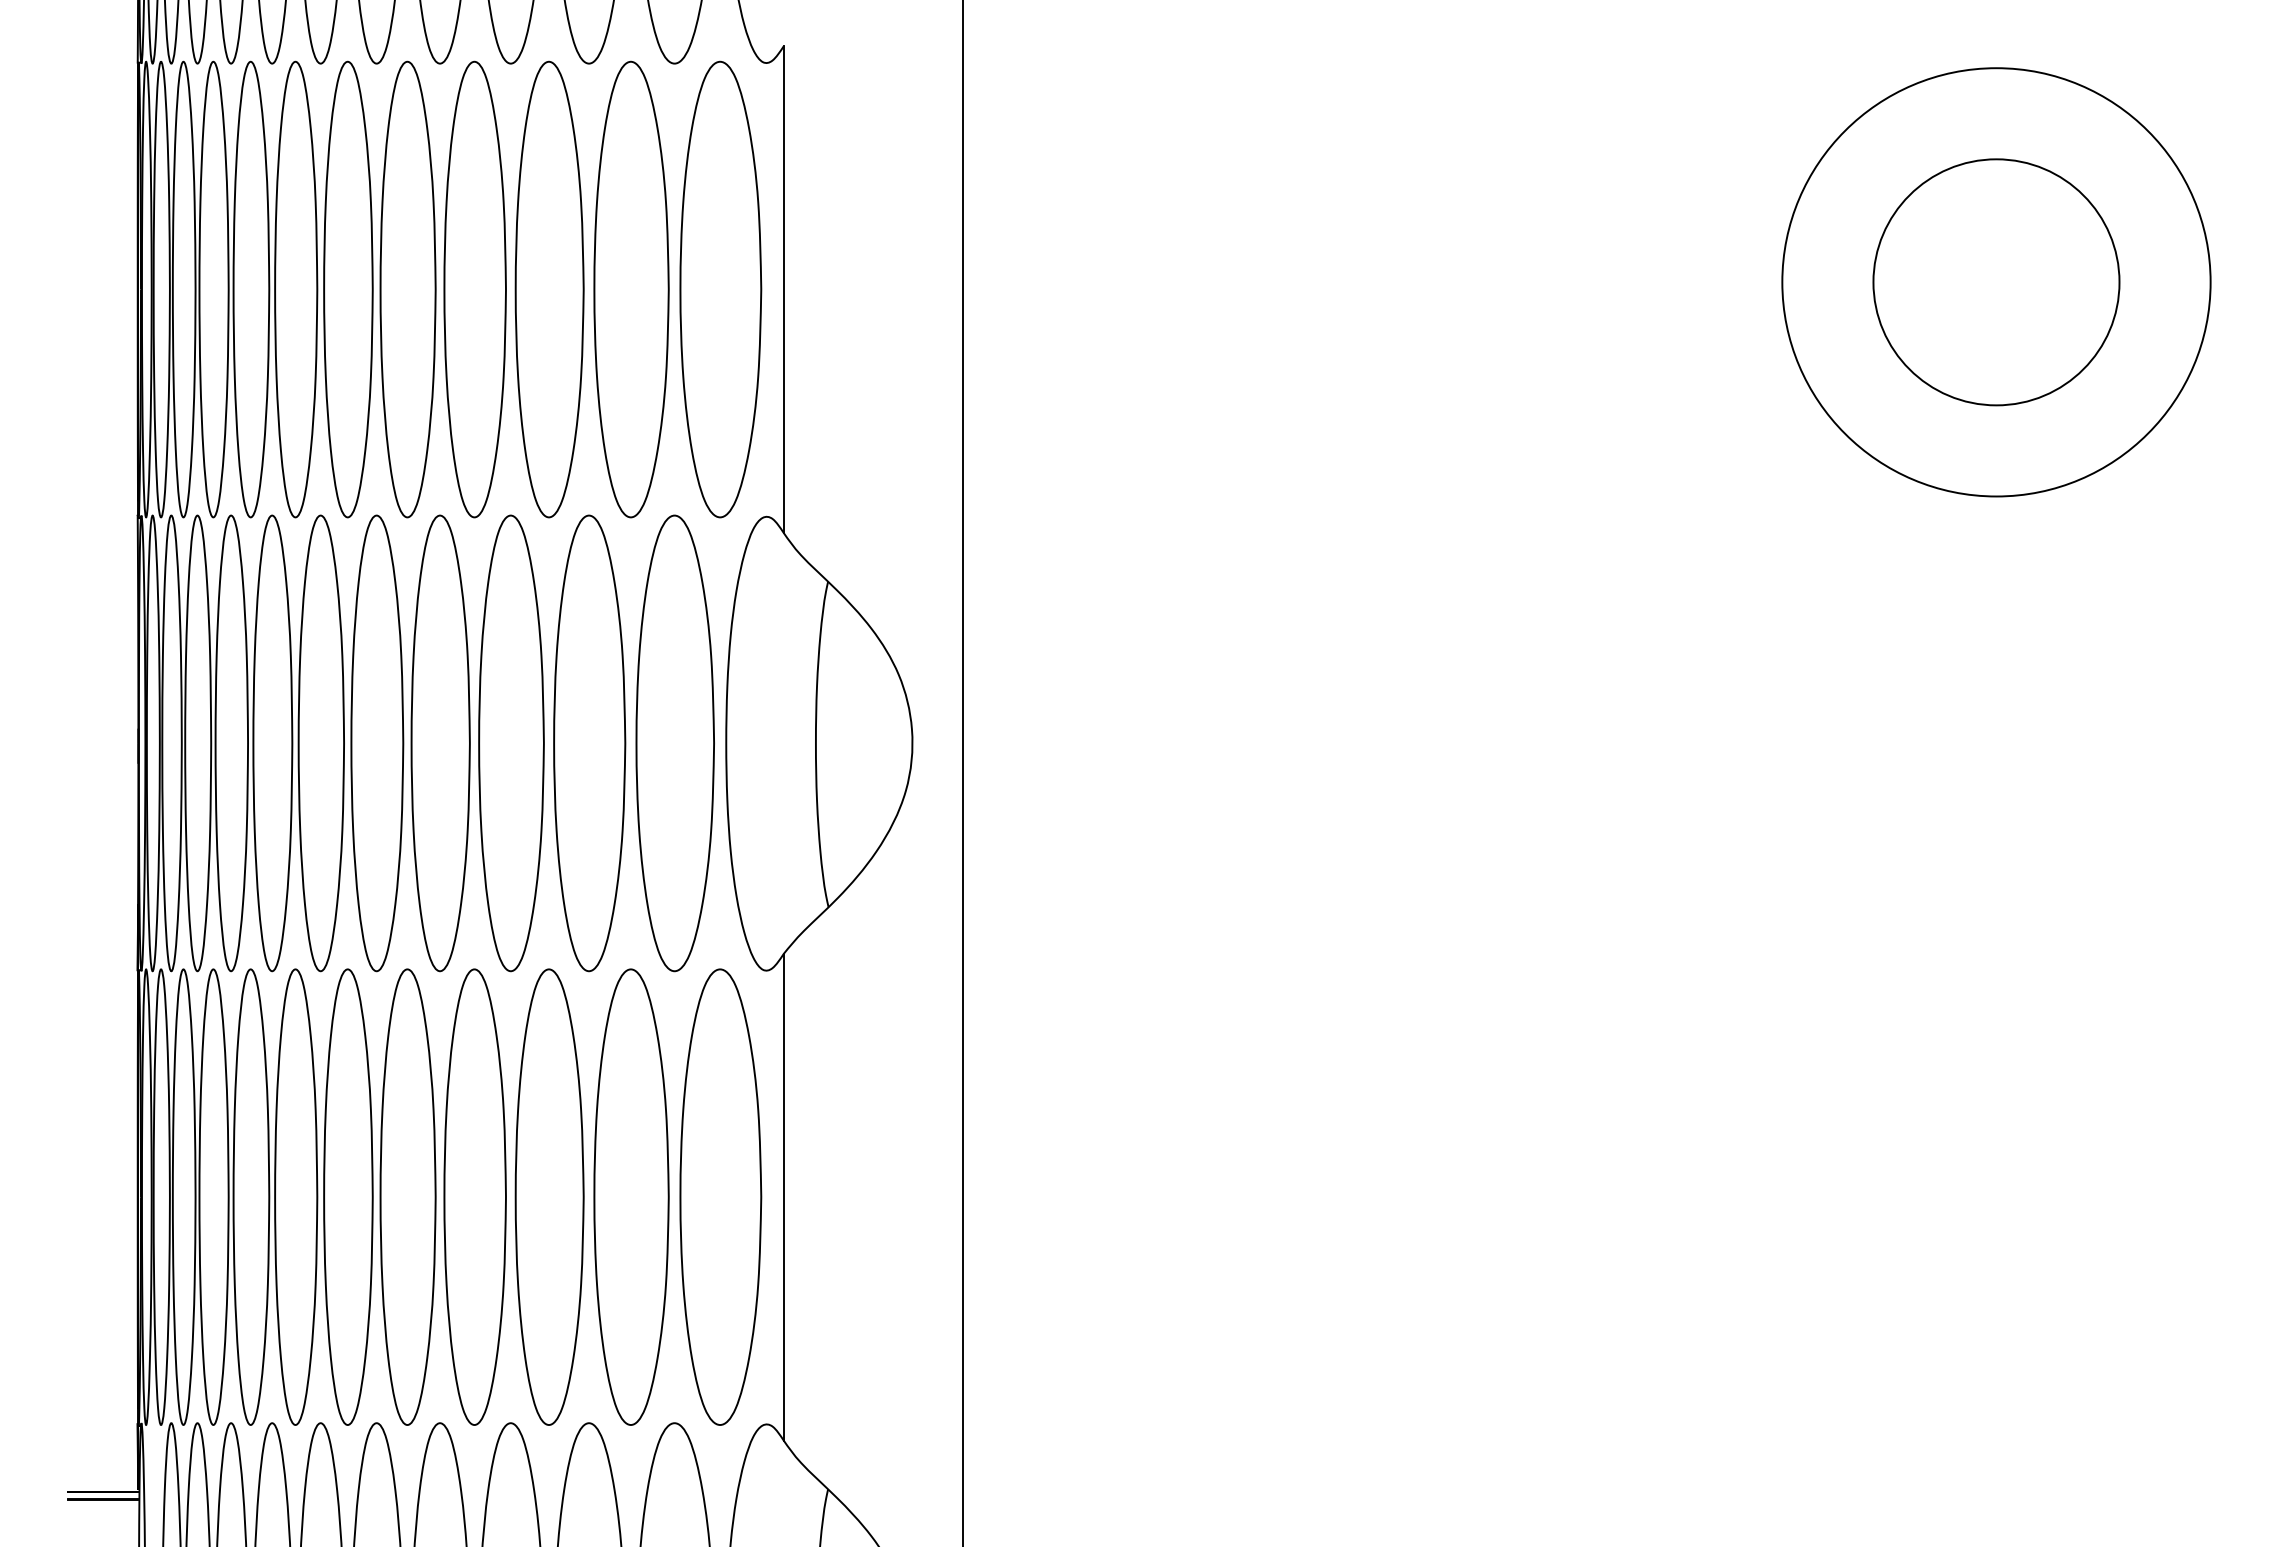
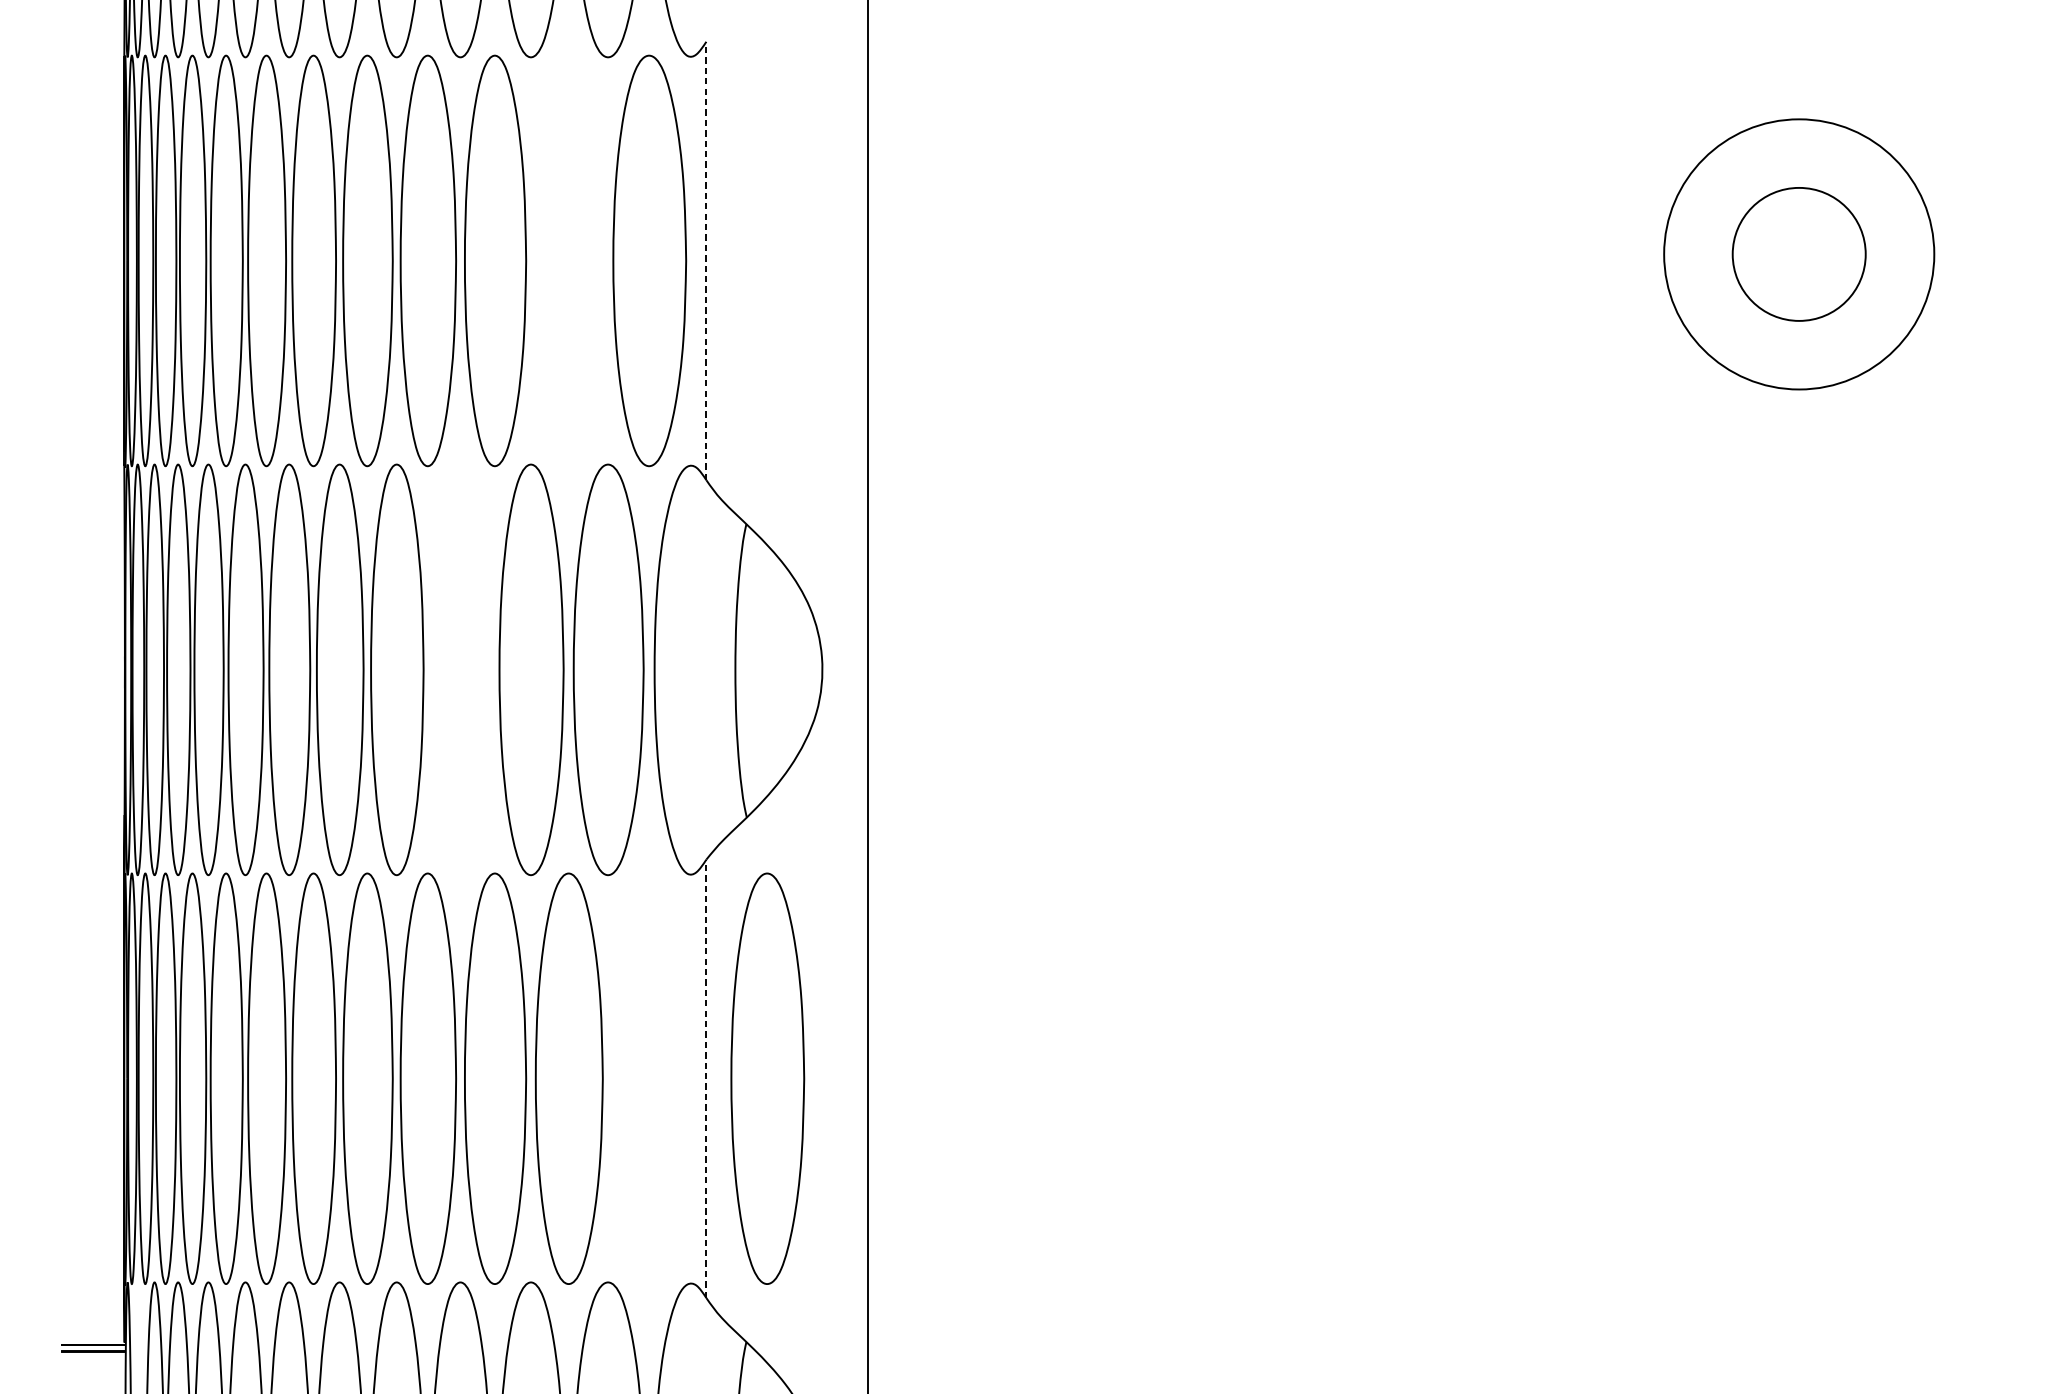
circle: (1996, 282) -> (1799, 254), size x0.6
circle: (1996, 282) -> (1799, 254), size x0.7
part: (631, 289) -> (569, 260), removed
line: (783, 289) -> (706, 260), solid -> dashed
part: (511, 743) -> (461, 669), removed
part: (720, 1196) -> (767, 1078), moved
line: (783, 1196) -> (706, 1078), solid -> dashed

